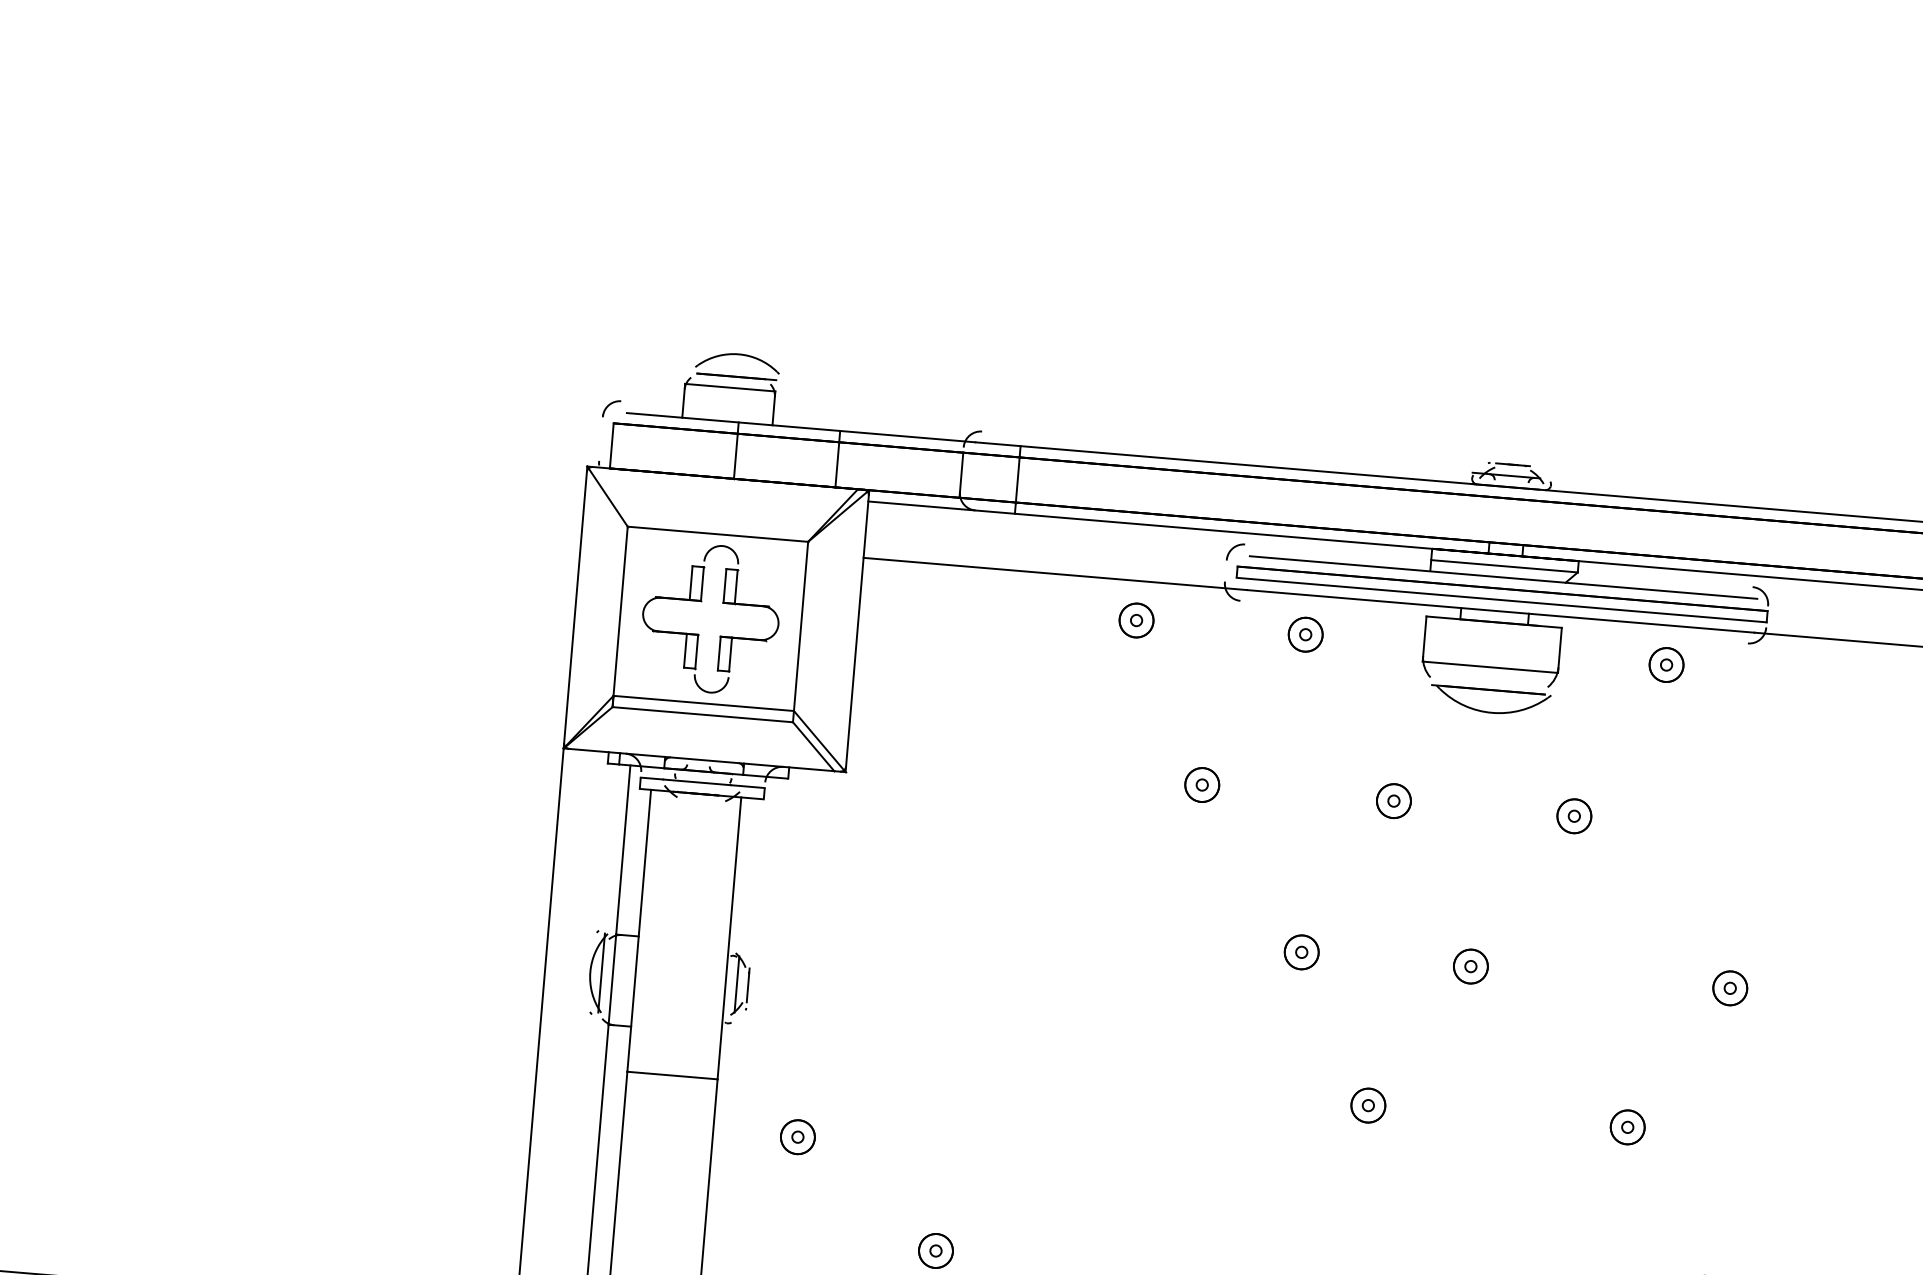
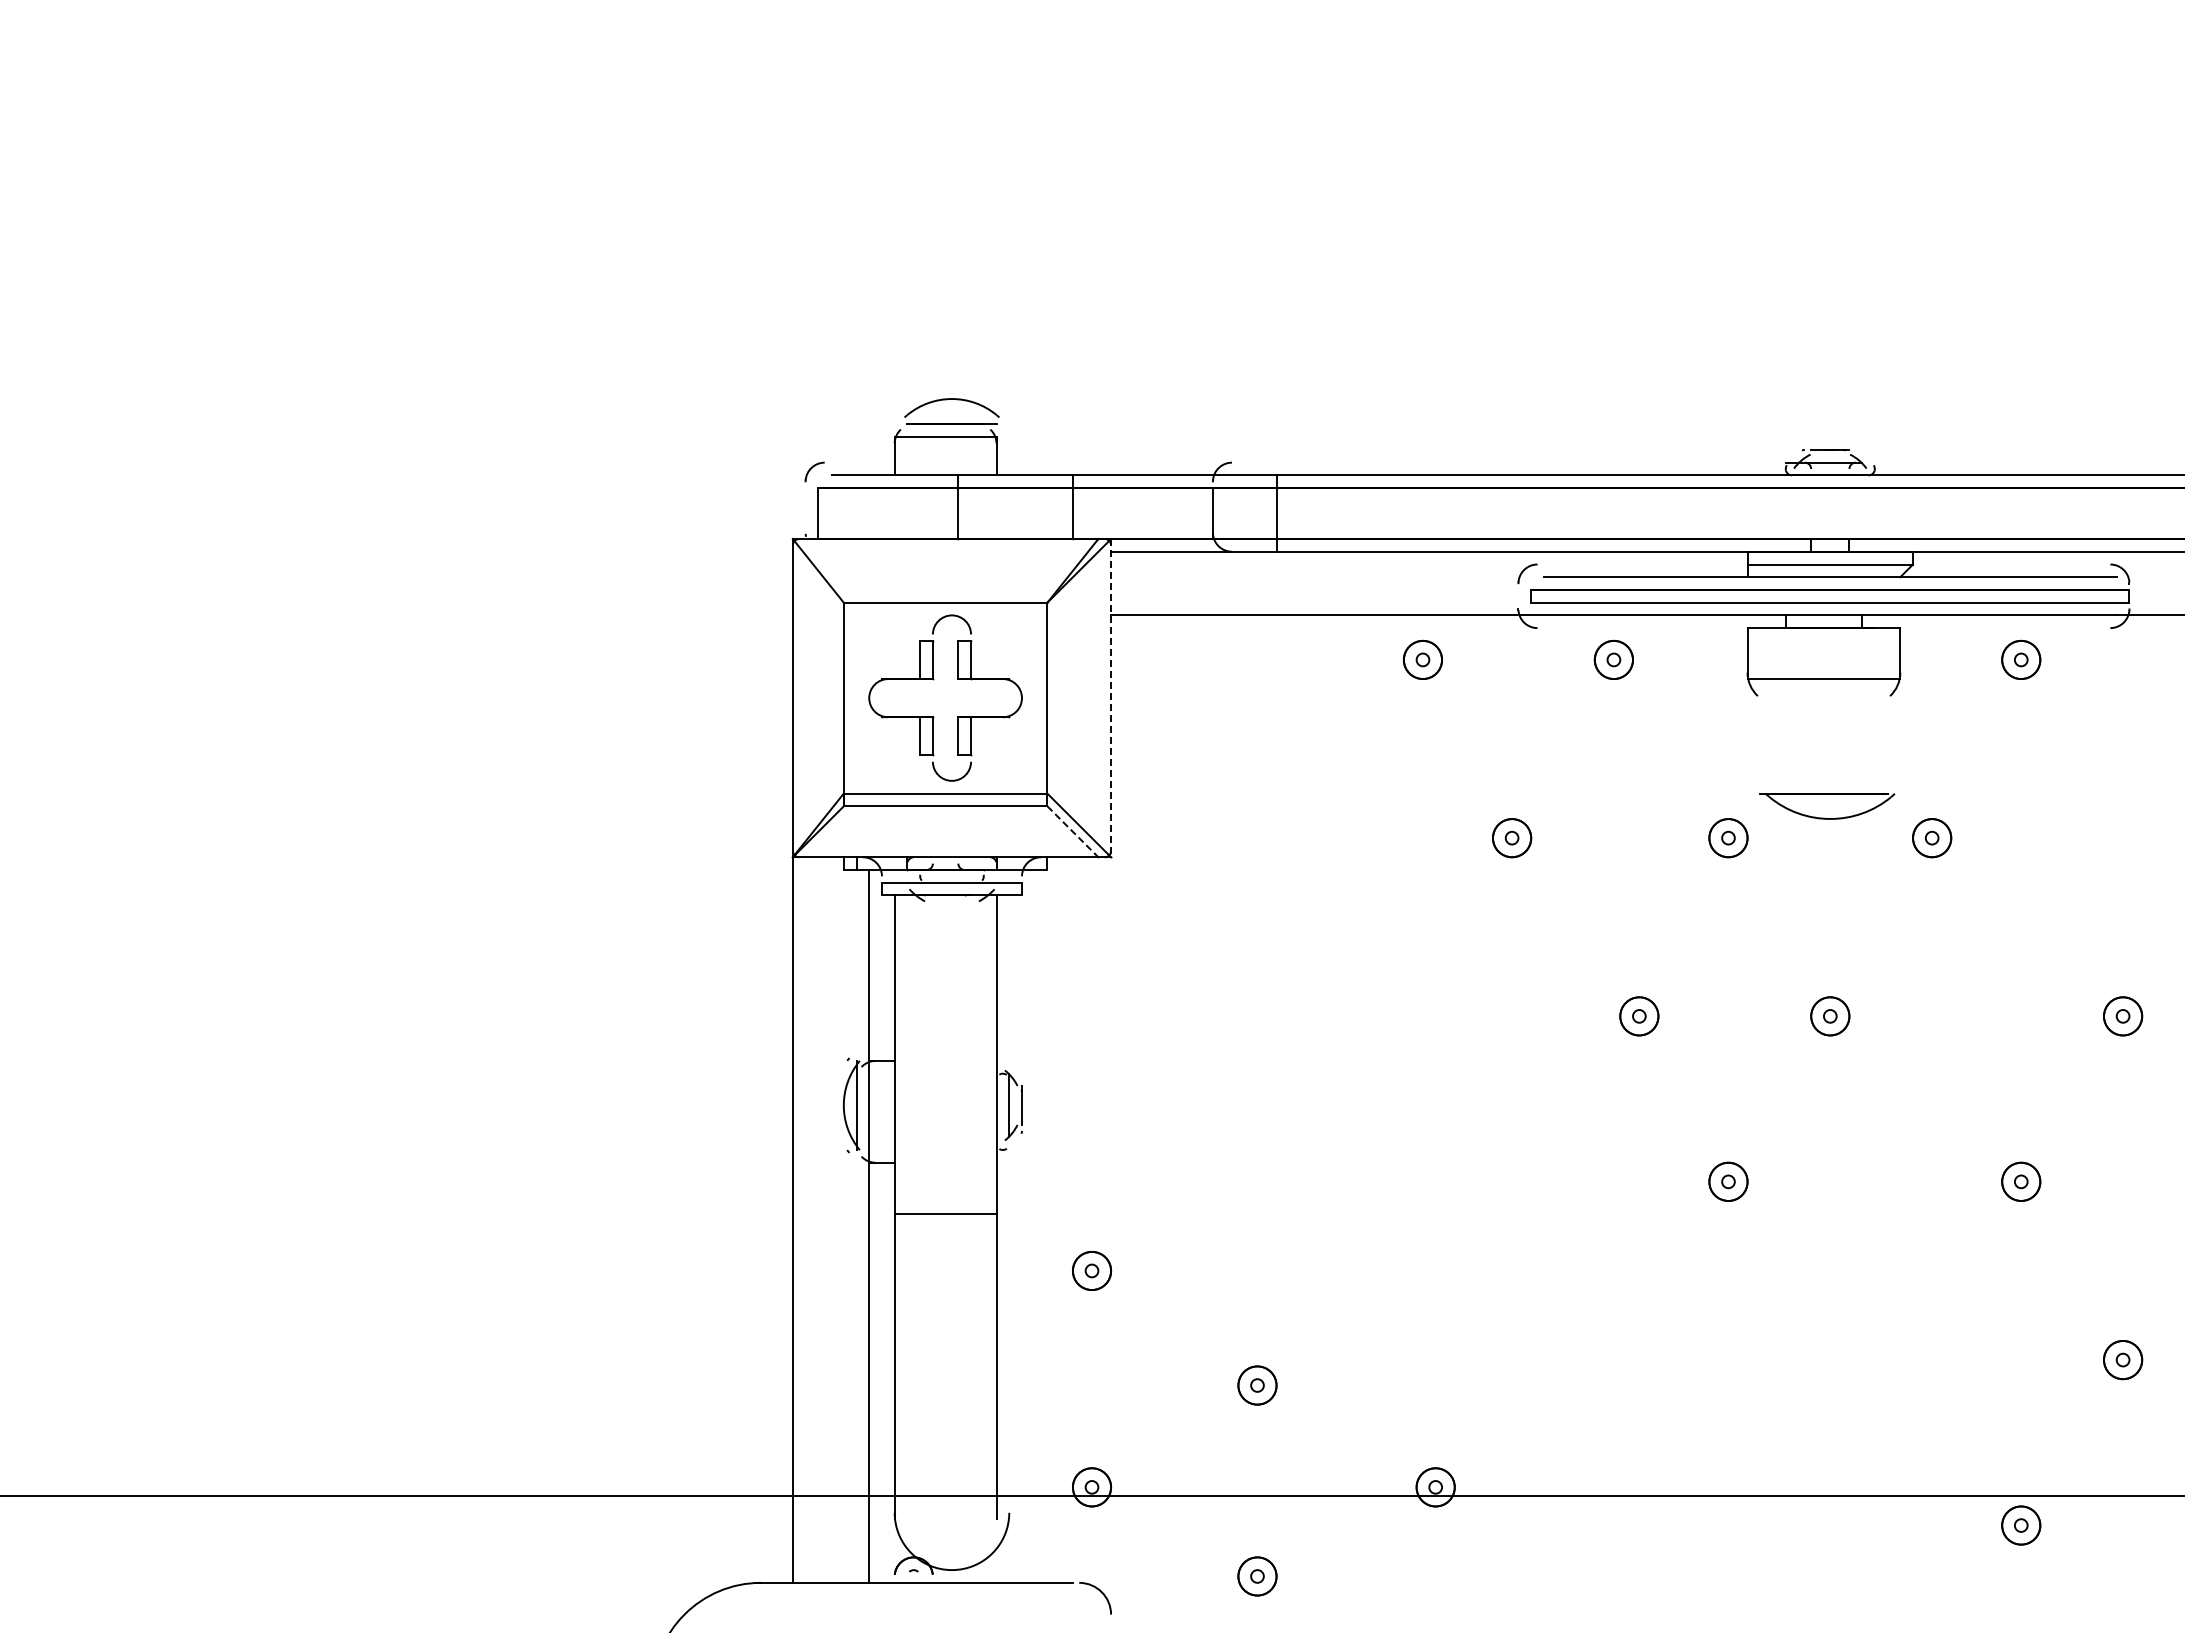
line: (857, 631) -> (1111, 698), solid -> dashed
part: (1487, 711) -> (1824, 817), moved
line: (814, 747) -> (1073, 832), solid -> dashed

